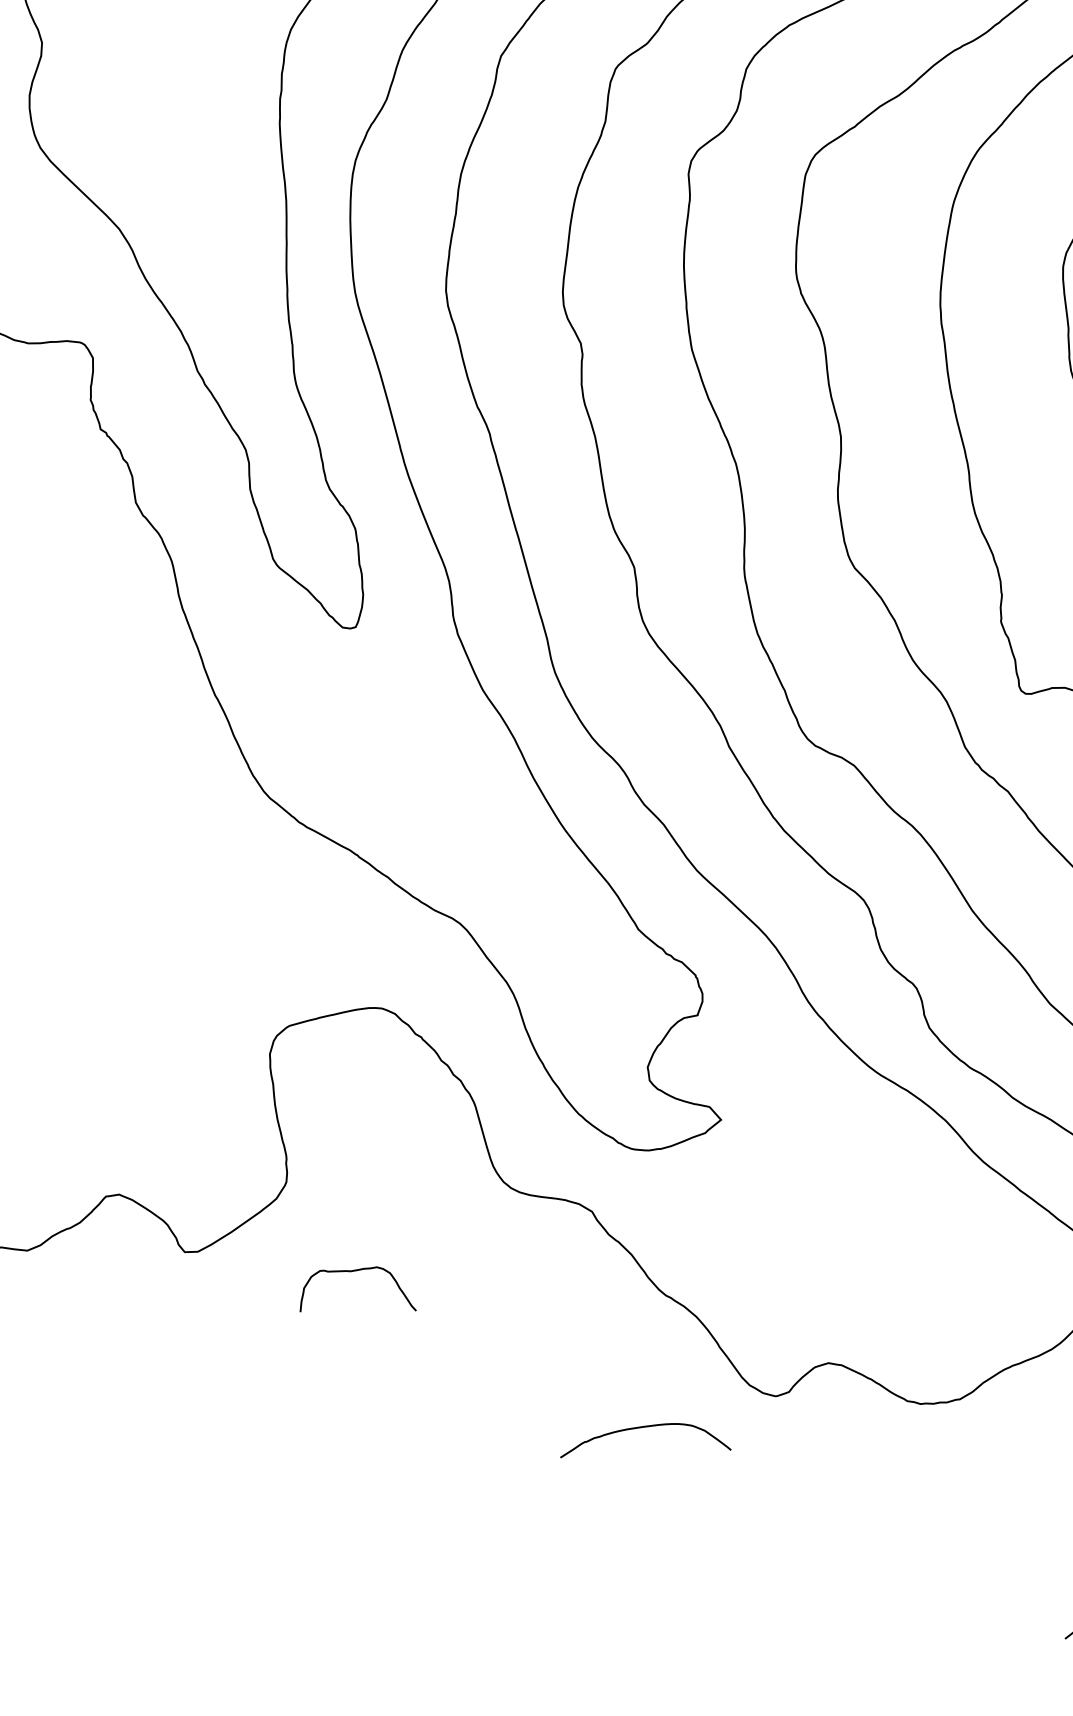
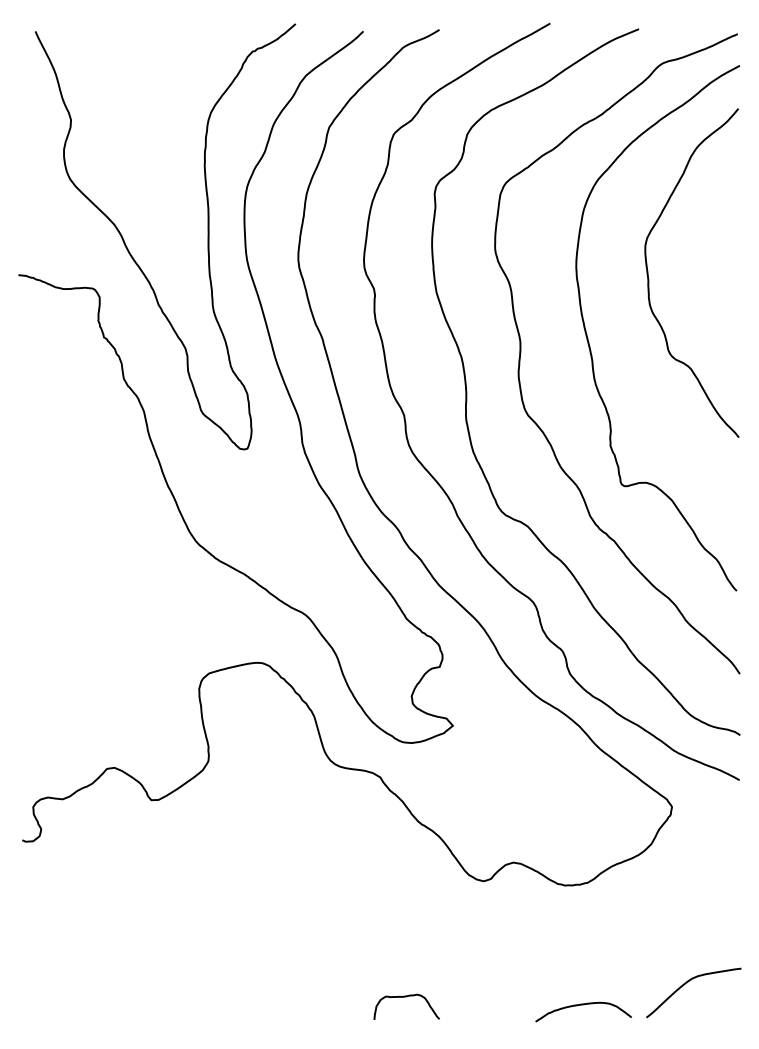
curve: (357, 1272) -> (406, 997), moved
curve: (645, 1428) -> (583, 1005), moved

